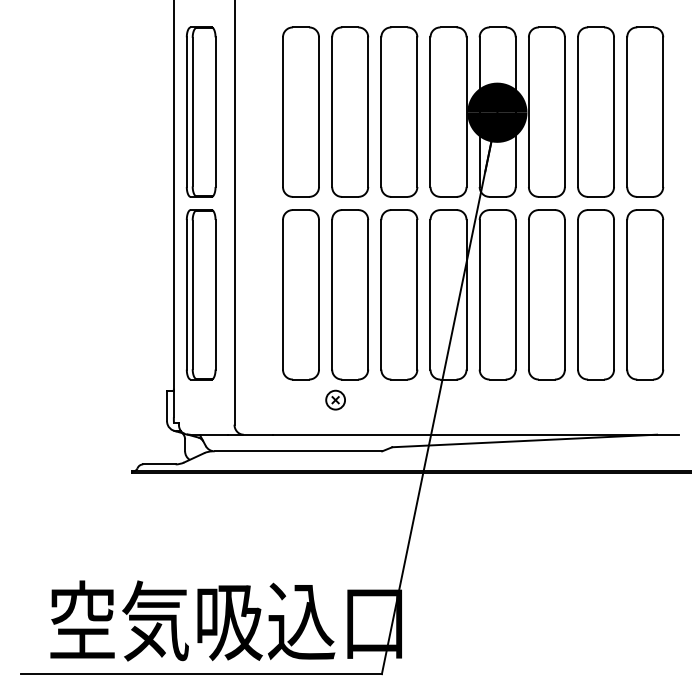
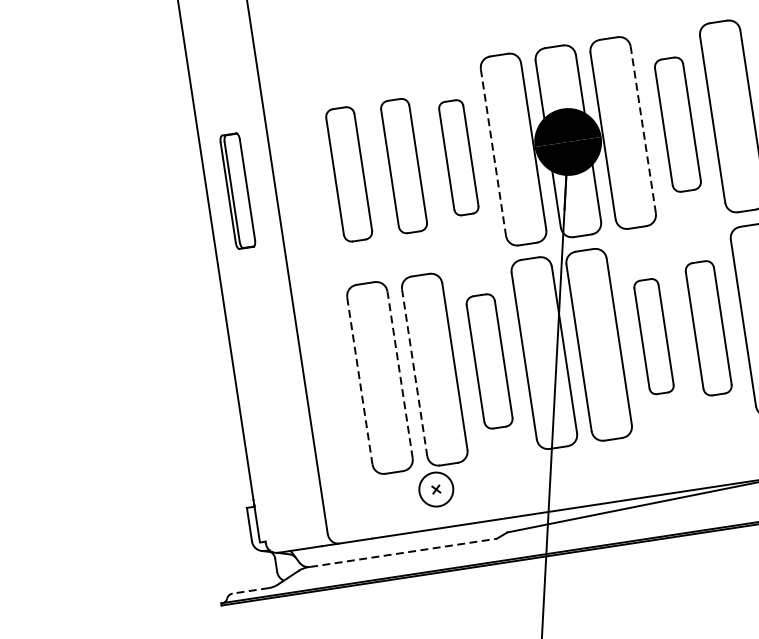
part: (200, 111) -> (237, 190), size x0.6
part: (300, 111) -> (348, 173), size x0.7
part: (350, 111) -> (404, 165), size x0.7
part: (399, 111) -> (458, 157), size x0.6
part: (595, 111) -> (677, 124), size x0.7
line: (430, 112) -> (493, 153), solid -> dashed
line: (564, 112) -> (642, 130), solid -> dashed
part: (200, 294) -> (267, 394), removed
line: (282, 294) -> (359, 380), solid -> dashed
line: (319, 294) -> (400, 374), solid -> dashed
line: (332, 294) -> (415, 372), solid -> dashed
part: (399, 294) -> (489, 361), size x0.7
part: (546, 294) -> (653, 336), size x0.6
part: (595, 294) -> (708, 328), size x0.7
circle: (335, 399) -> (436, 488), size x1.6
line: (298, 451) -> (403, 553), solid -> dashed
line: (158, 464) -> (249, 591), solid -> dashed

